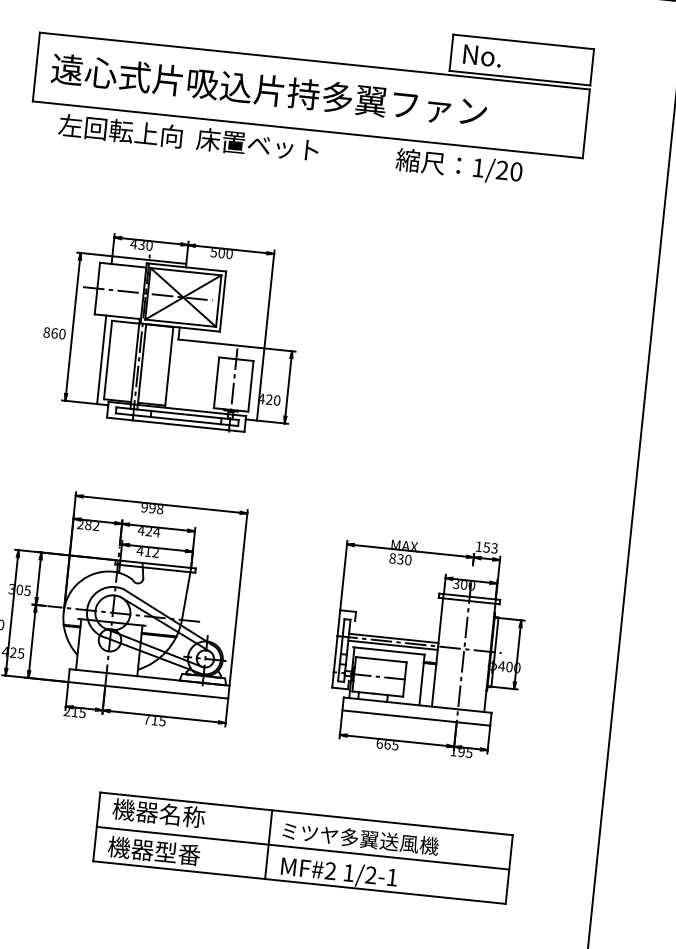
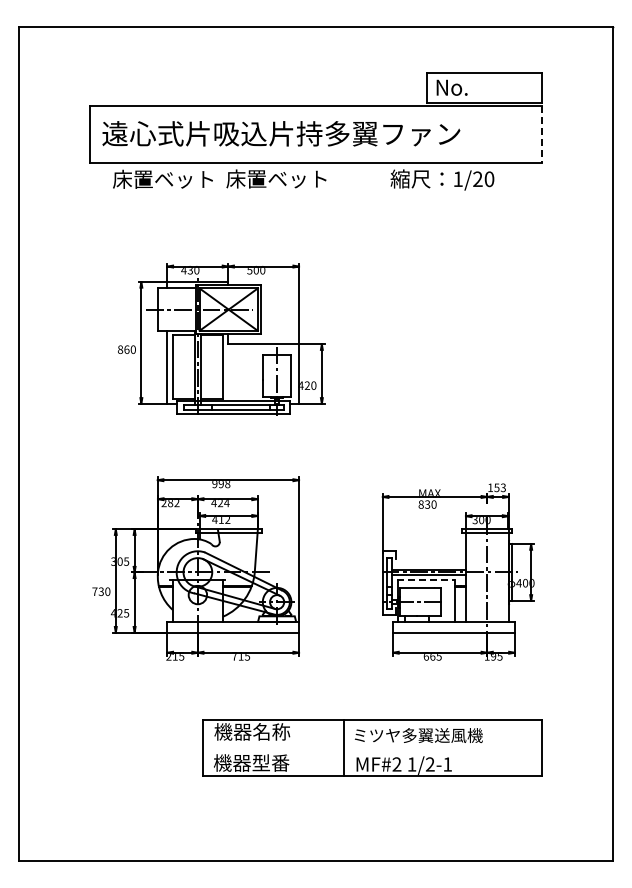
line: (586, 124) -> (542, 134), solid -> dashed
text: (120, 129) -> (163, 178), 左回転上向 -> 床置ベット
line: (389, 651) -> (426, 580), solid -> dashed
line: (302, 848) -> (372, 748), removed

